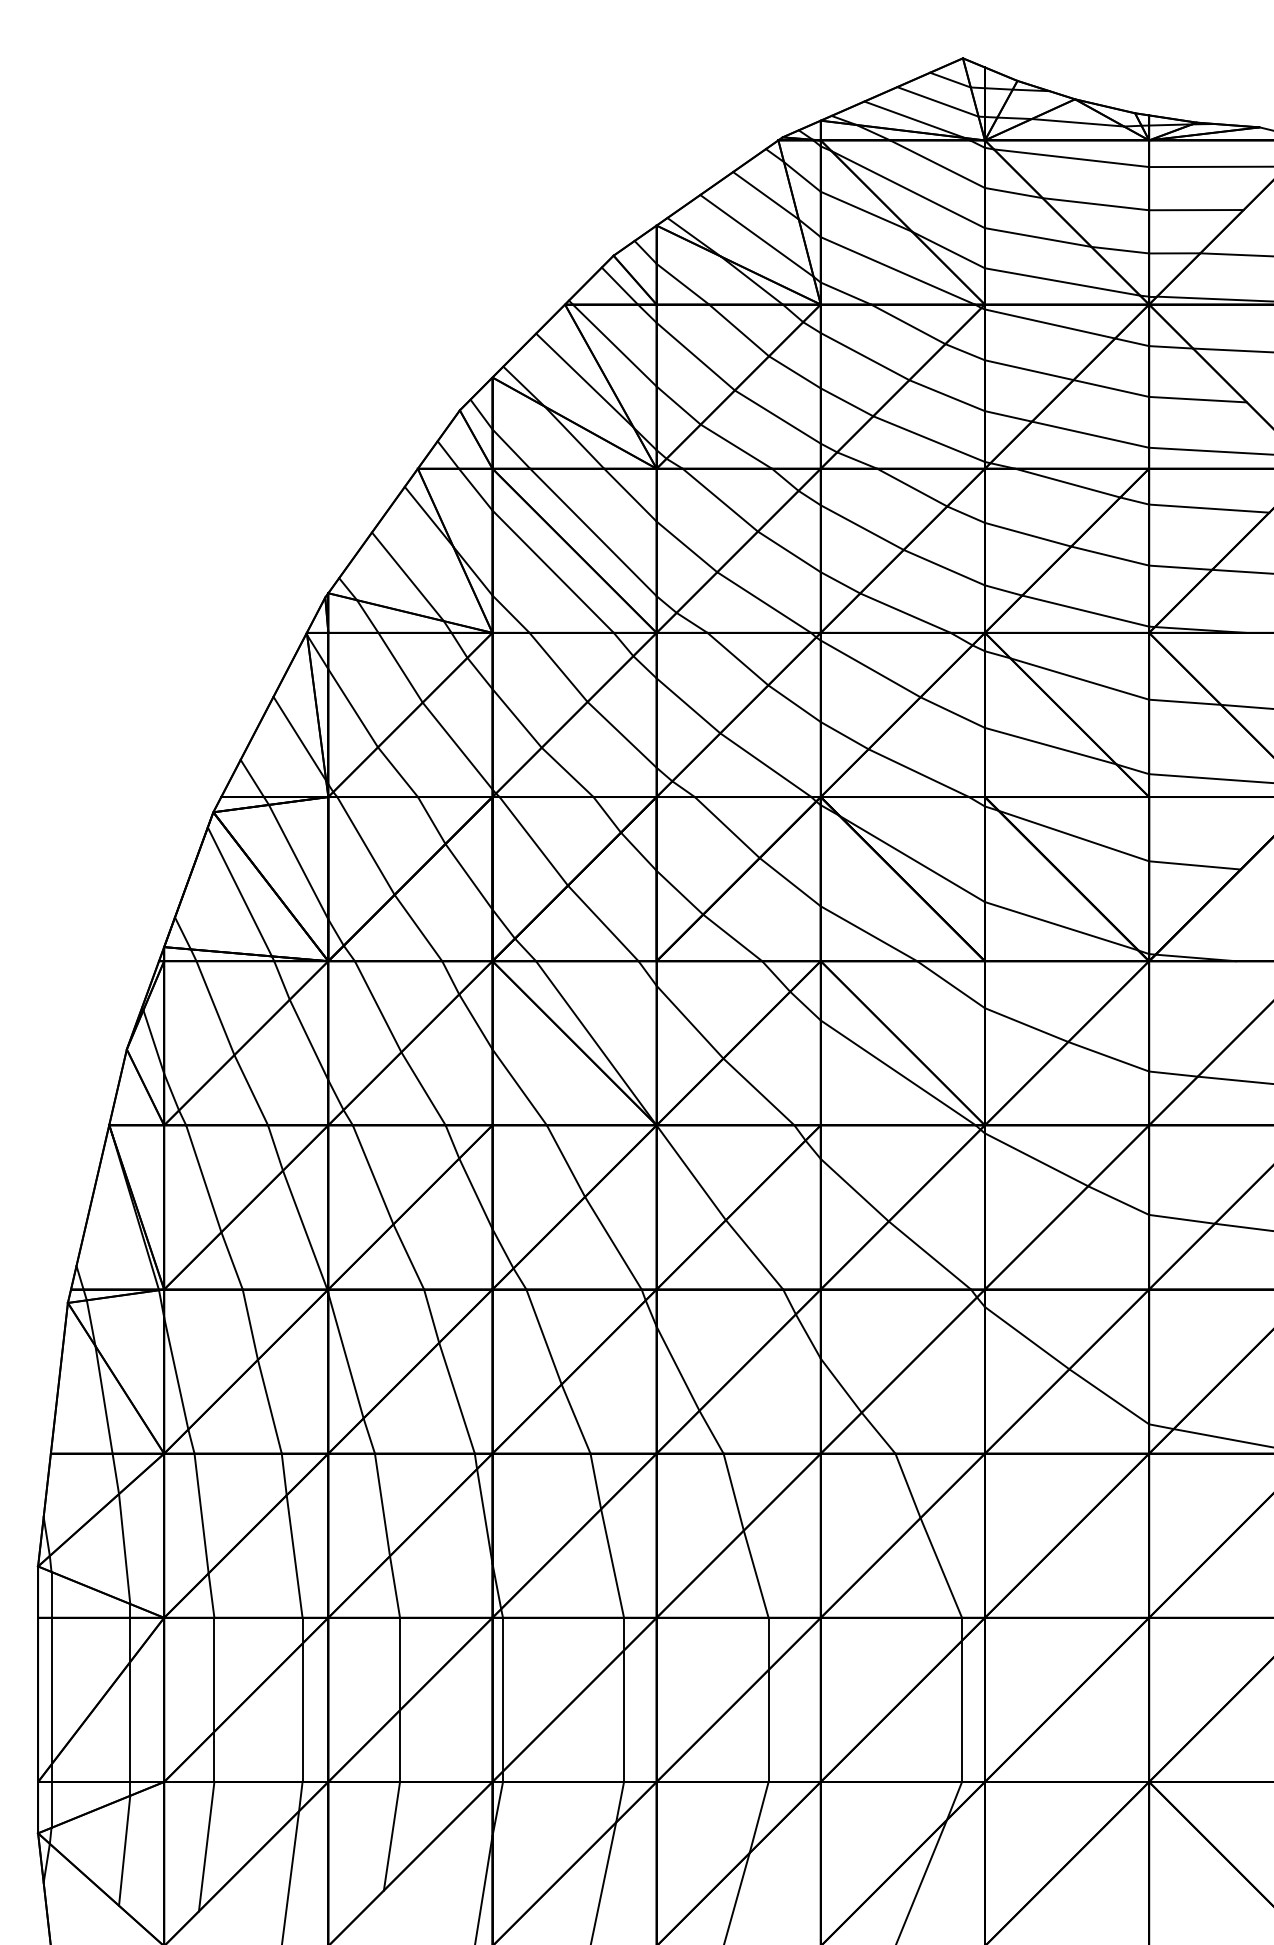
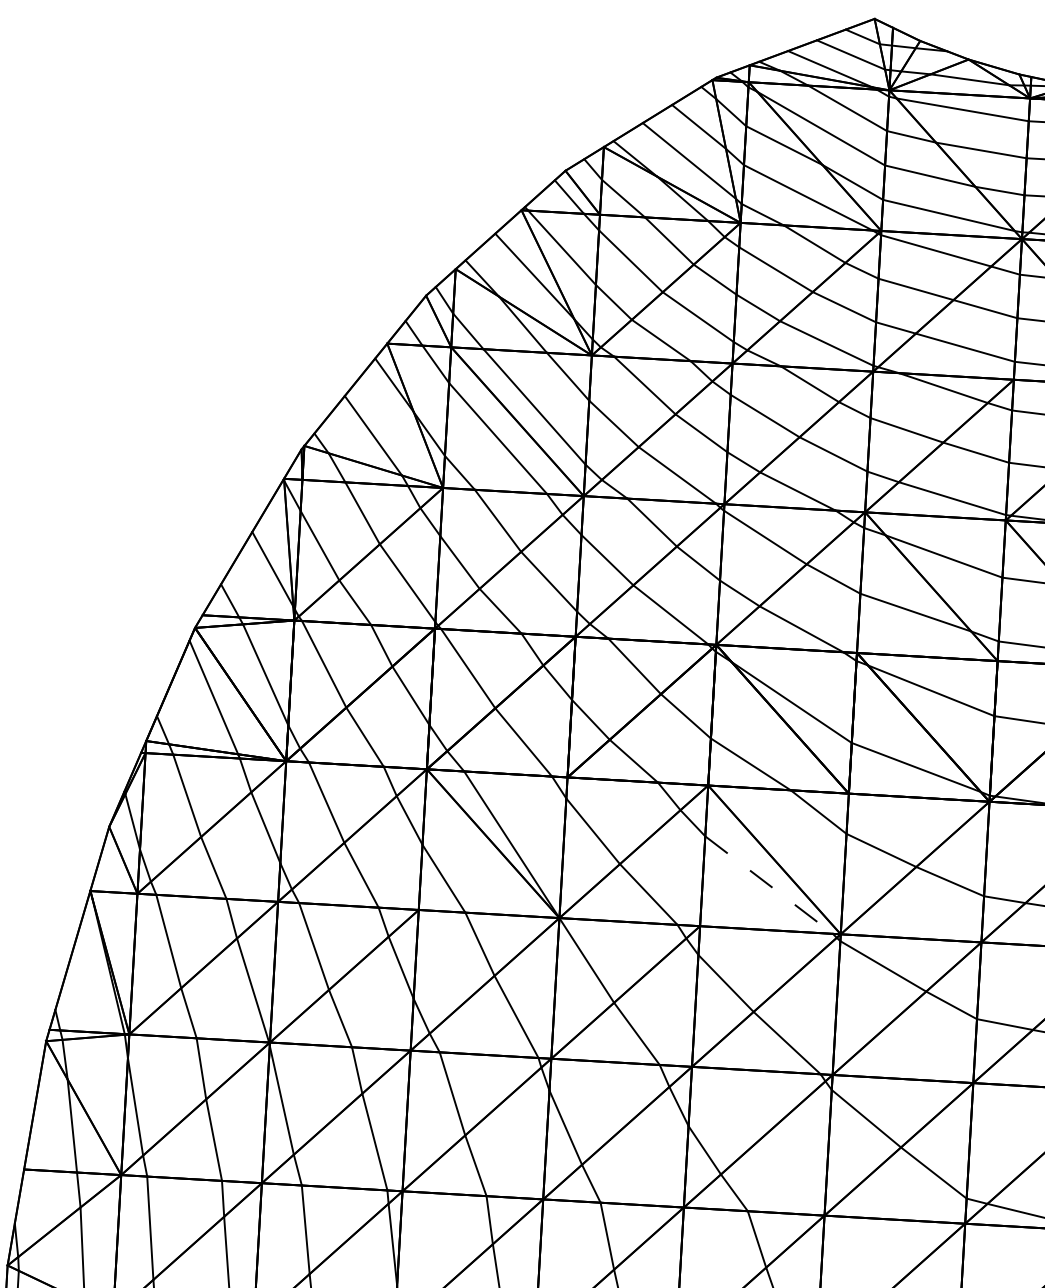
line: (898, 1072) -> (769, 884), solid -> dashed

